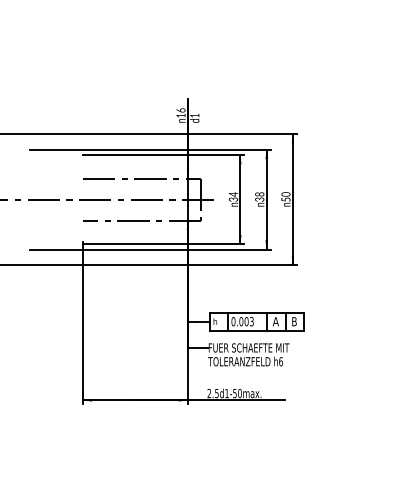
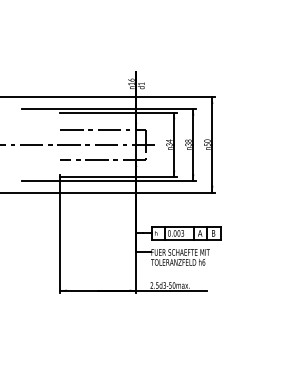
text: (226, 393) -> (164, 285), 2.5d1-50max. -> 2.5d3-50max.

